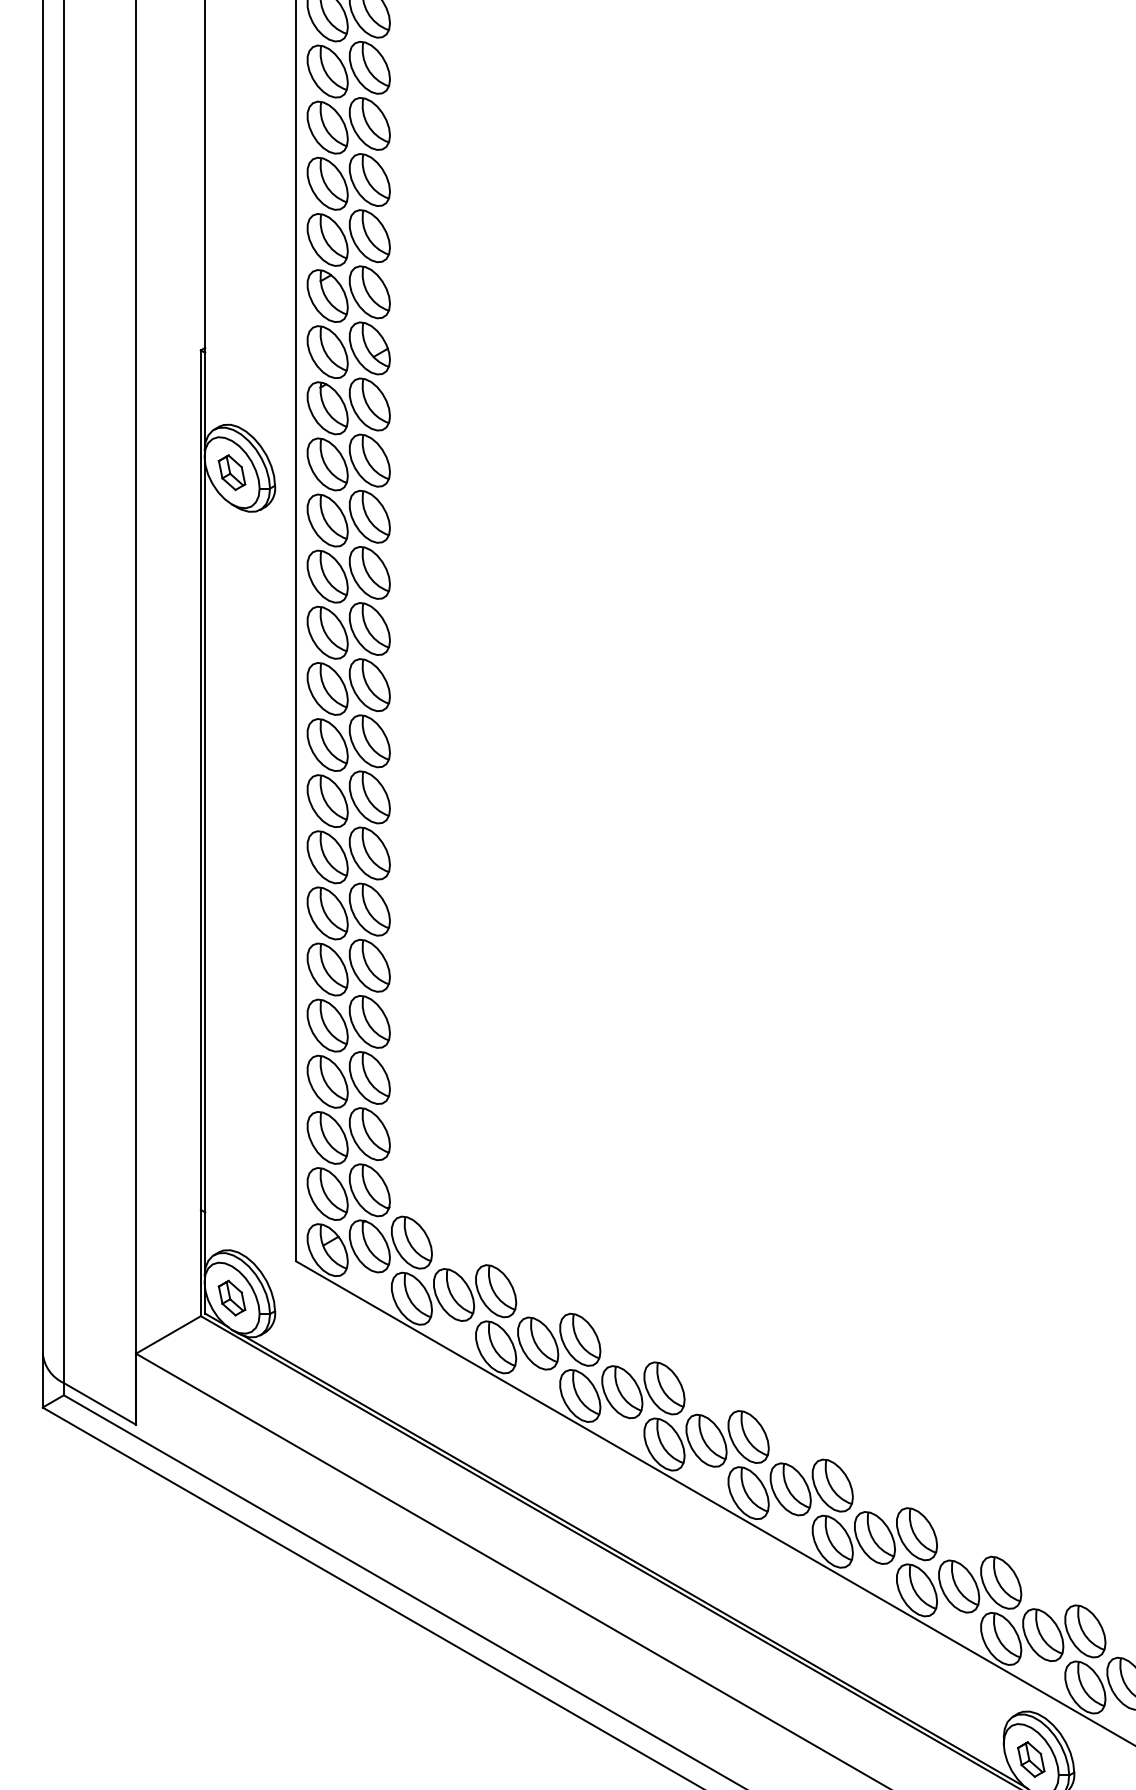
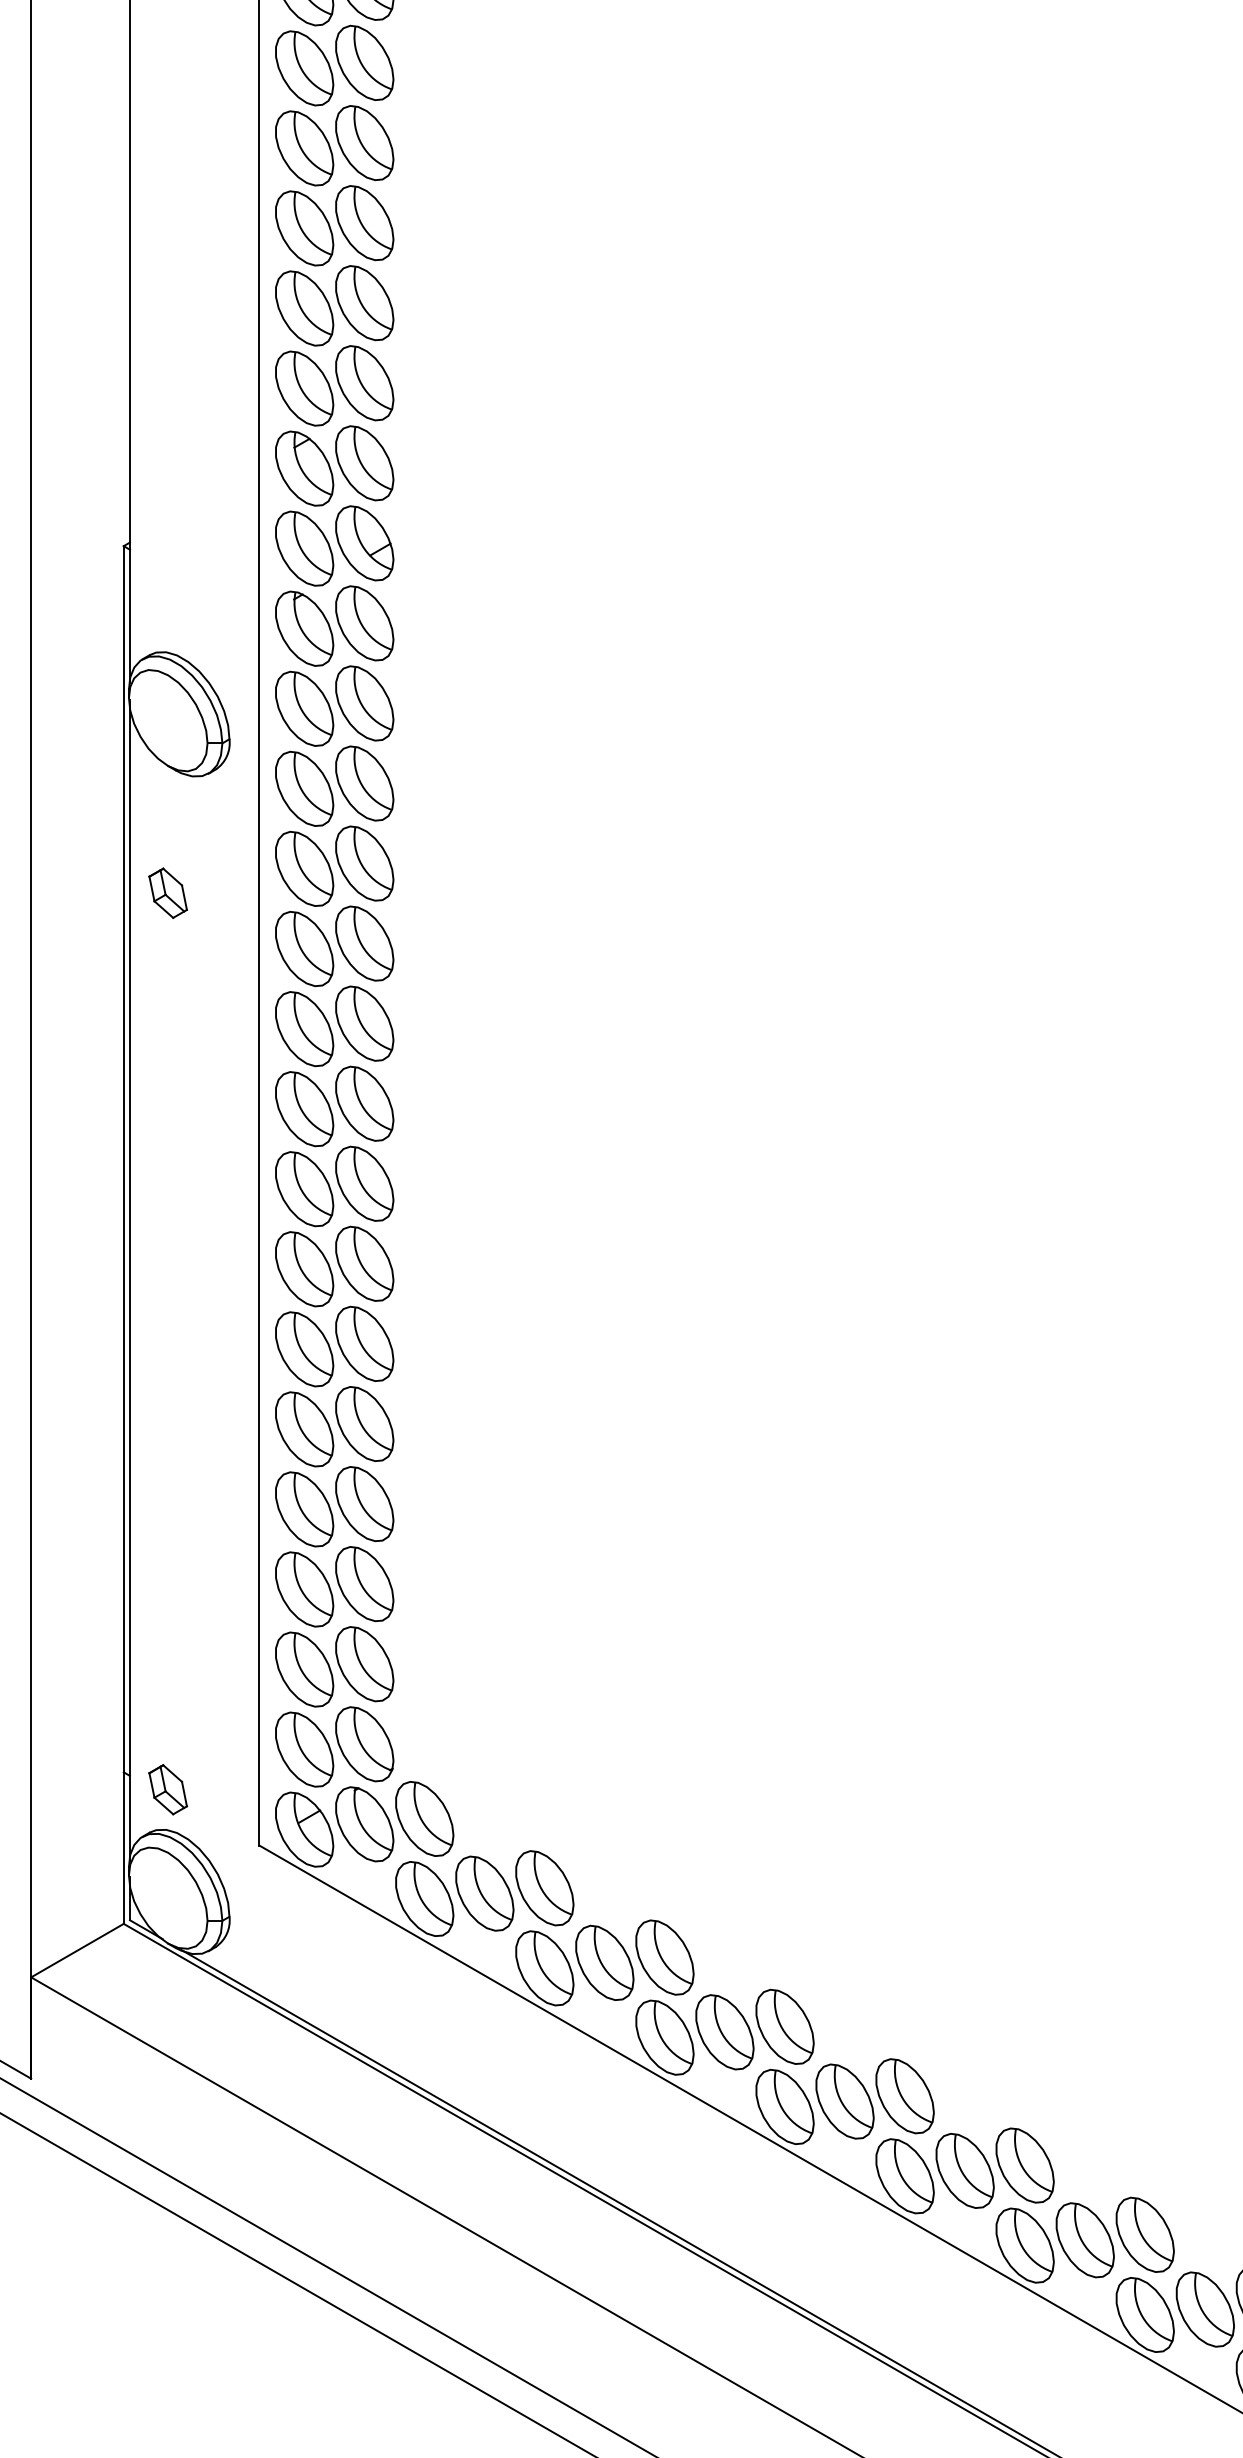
part: (231, 472) -> (167, 892), moved
part: (231, 1297) -> (167, 1788), moved

